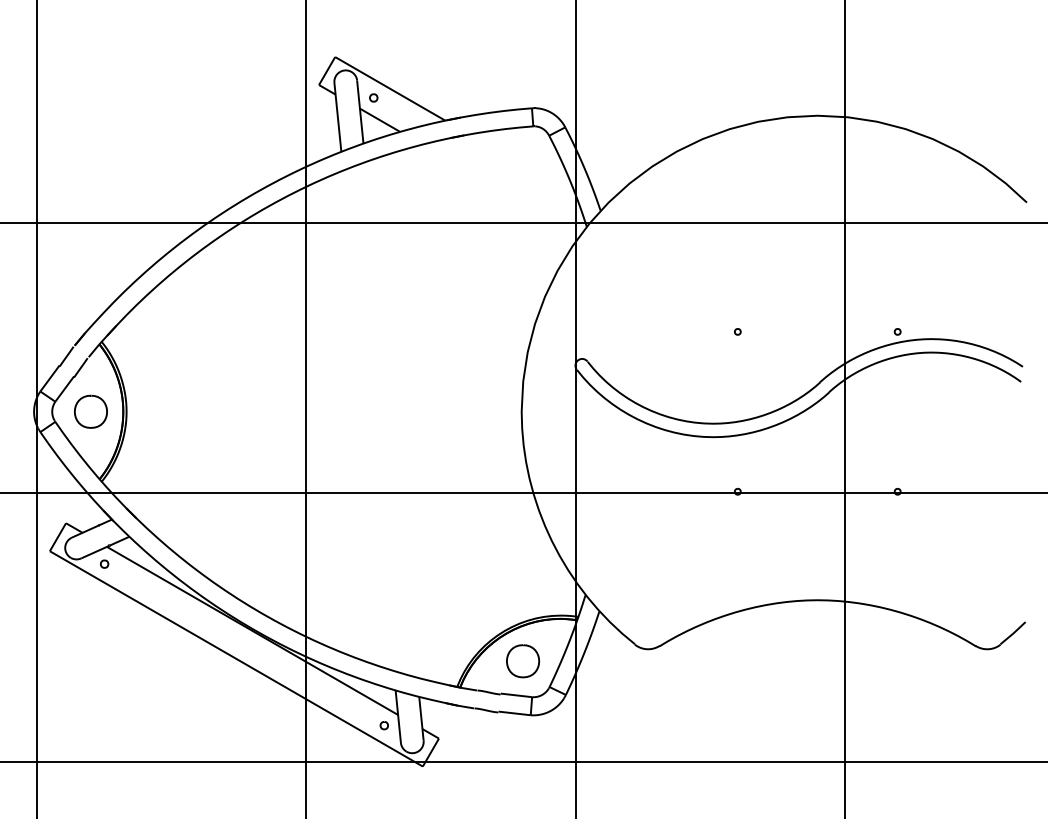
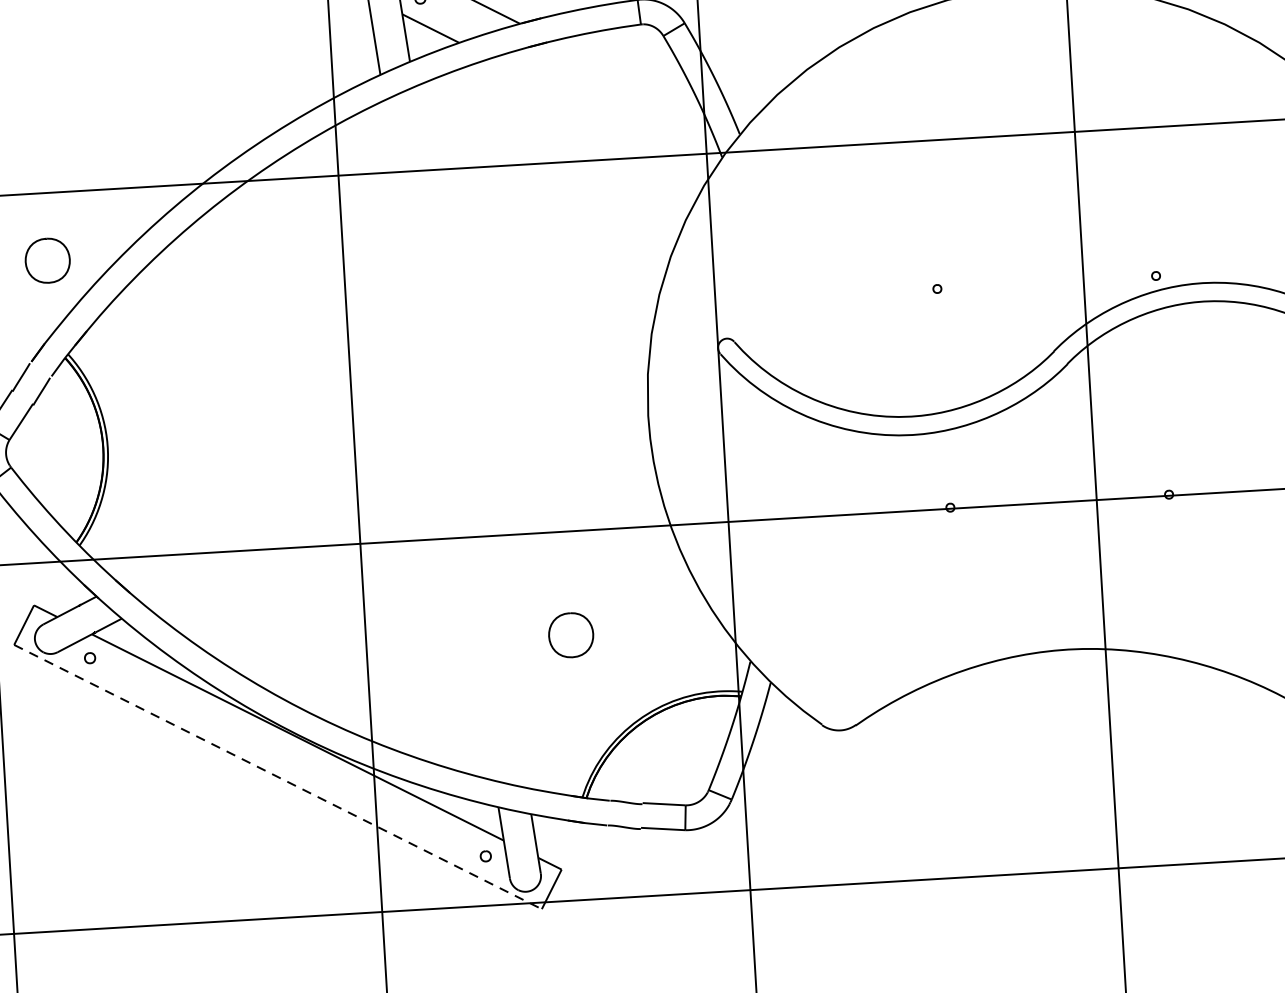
part: (90, 411) -> (47, 260), moved
line: (236, 659) -> (278, 777), solid -> dashed
part: (523, 661) -> (571, 635), moved

